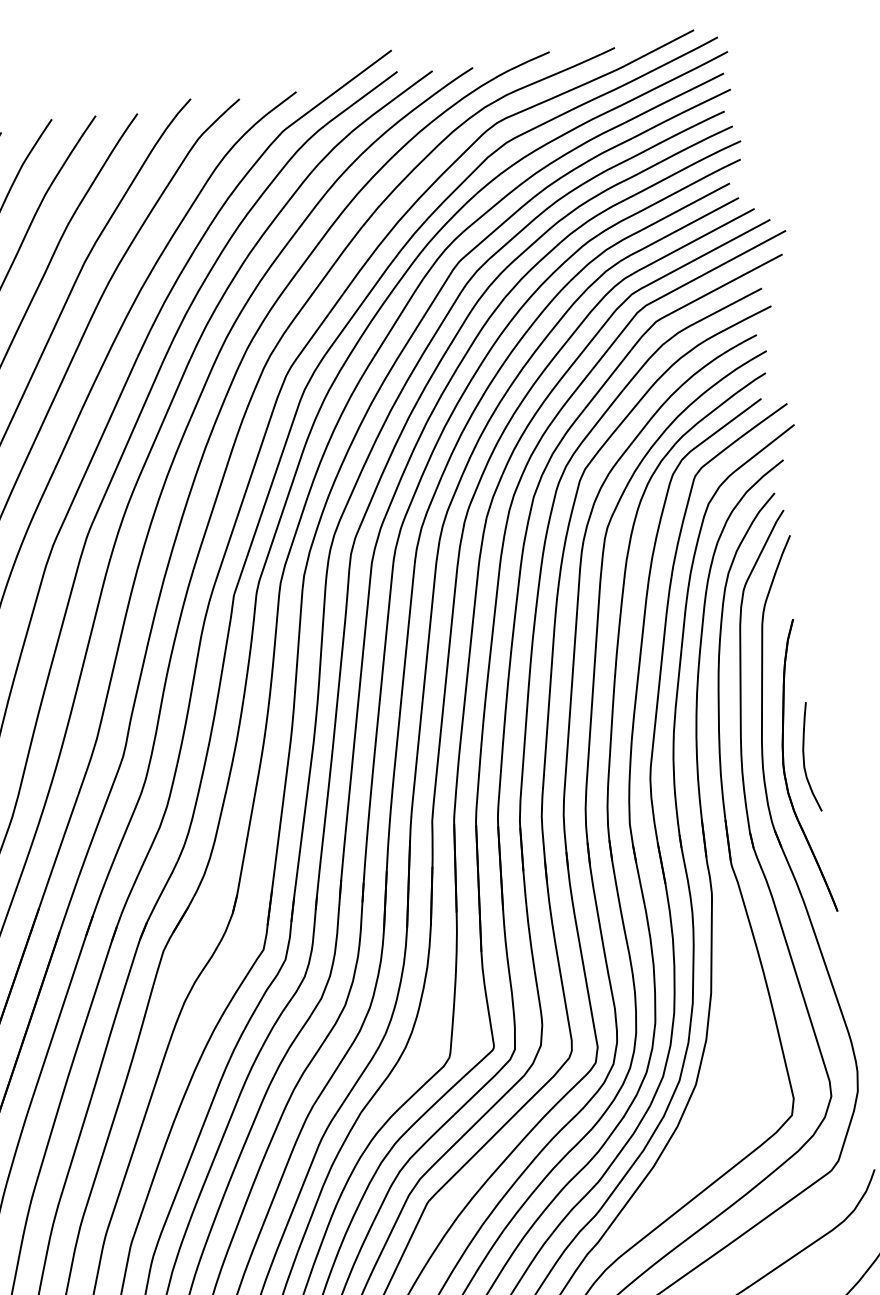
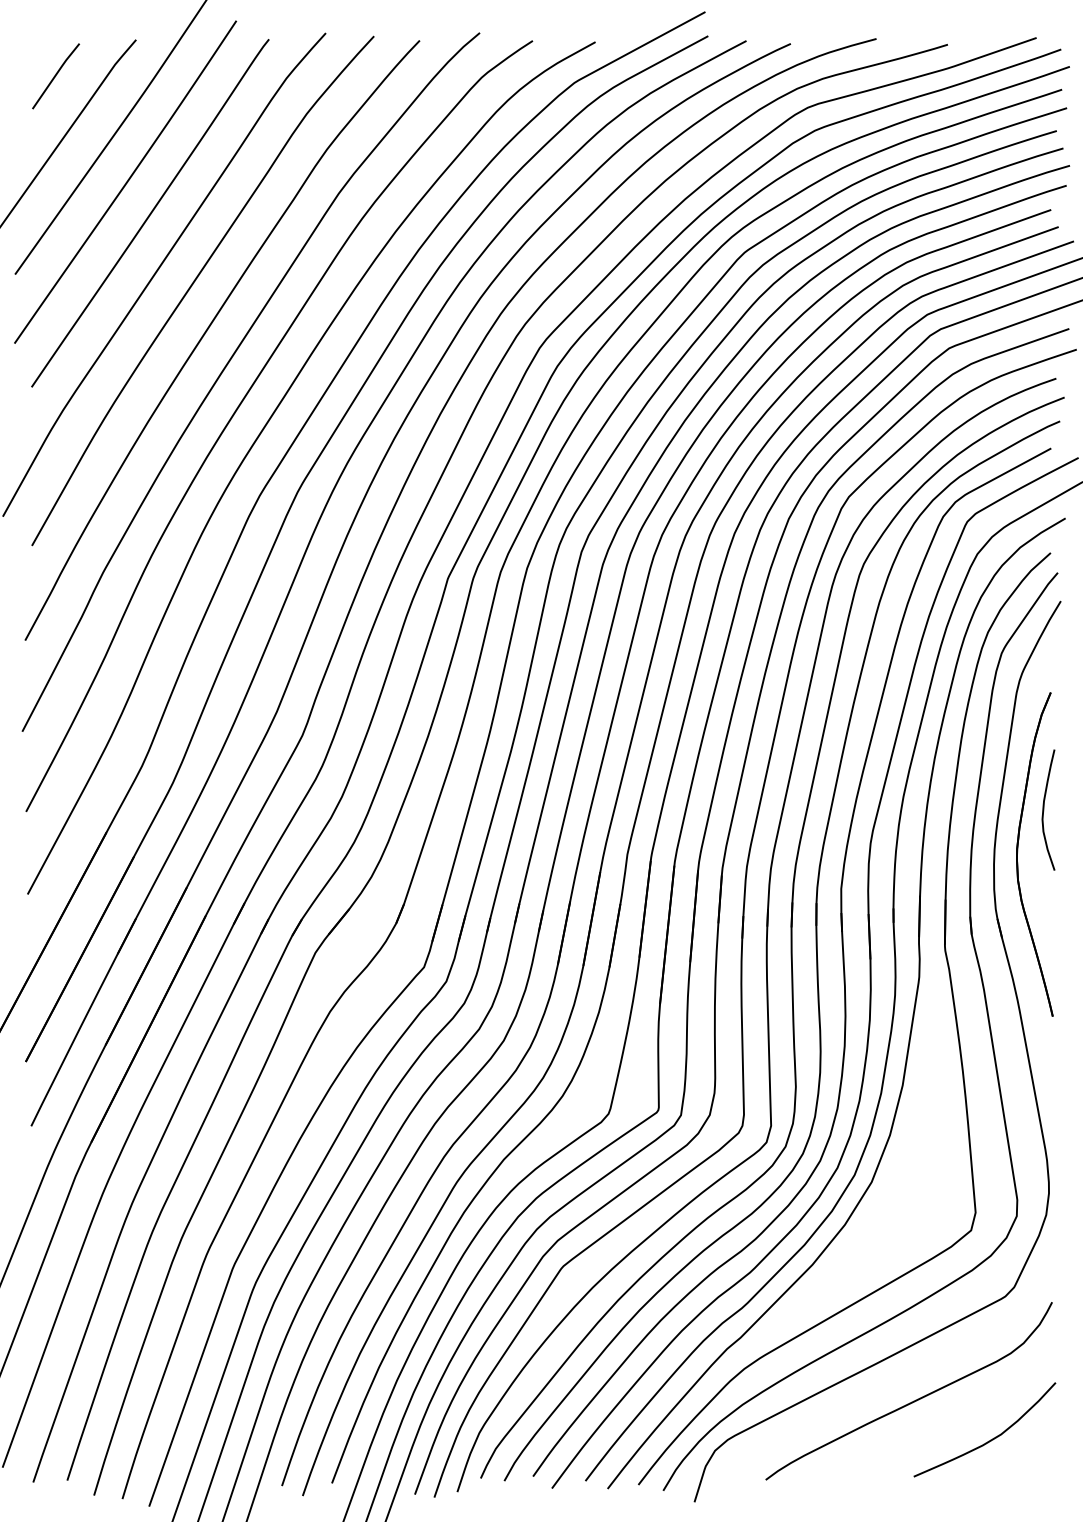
curve: (804, 757) -> (1044, 809), moved

